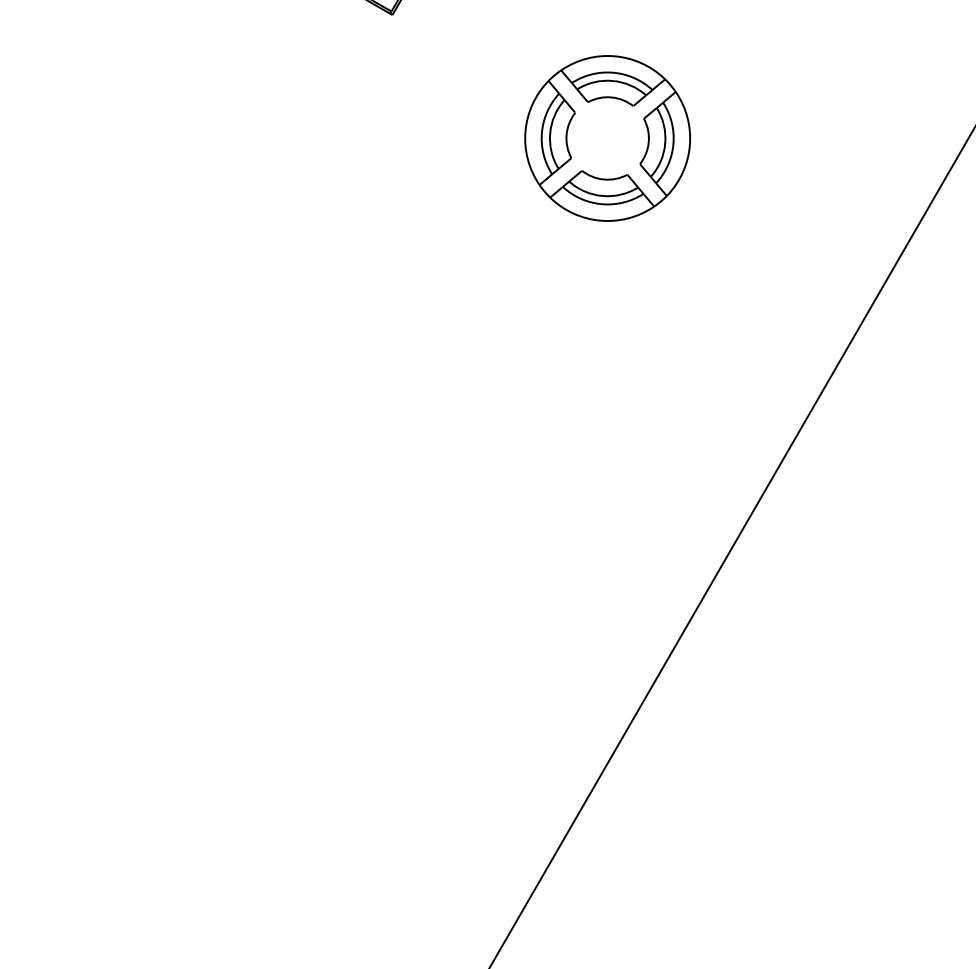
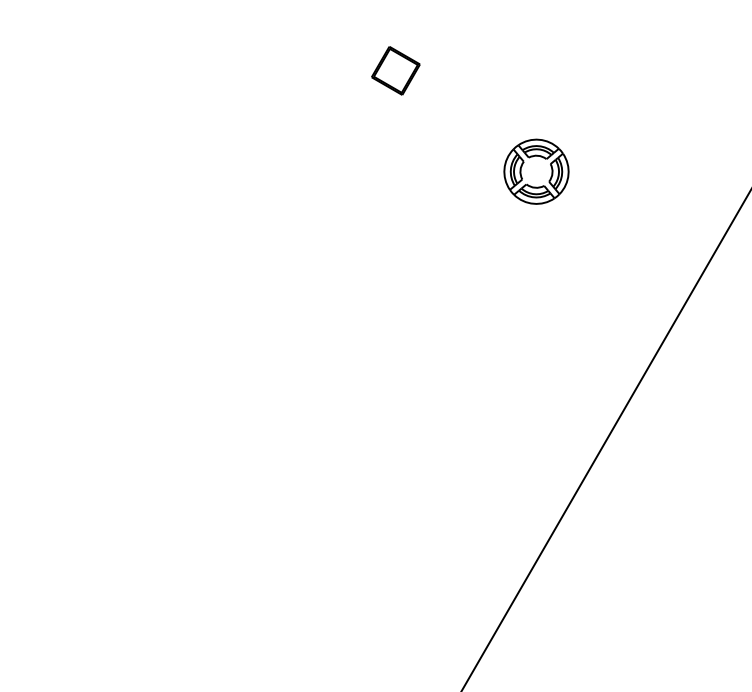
part: (607, 137) -> (536, 171), size x0.62

